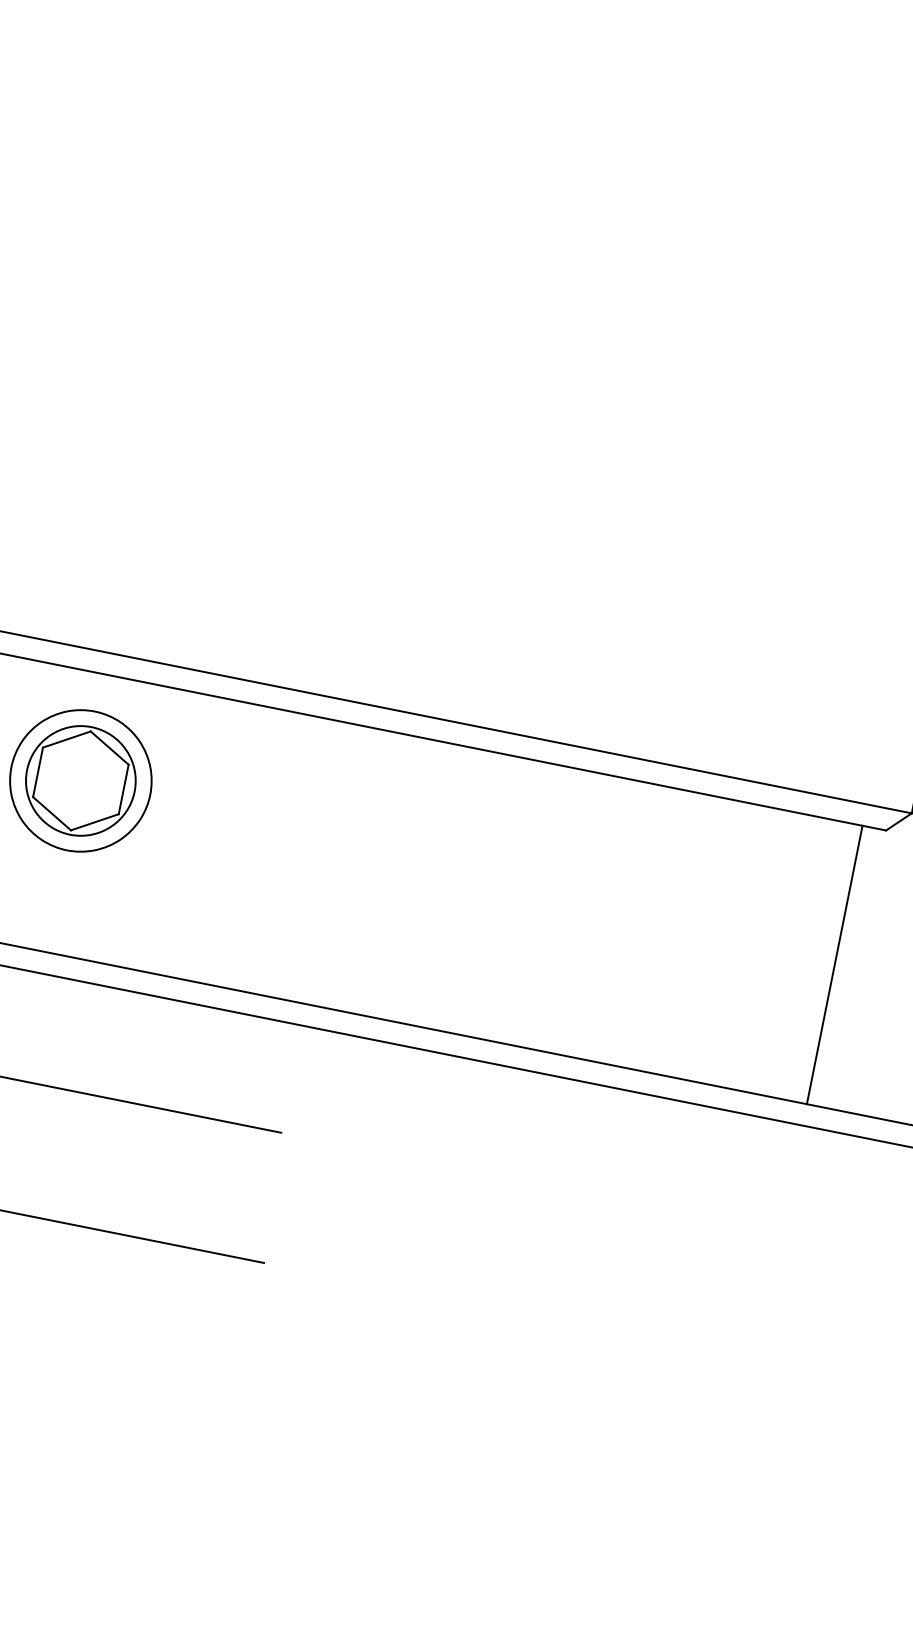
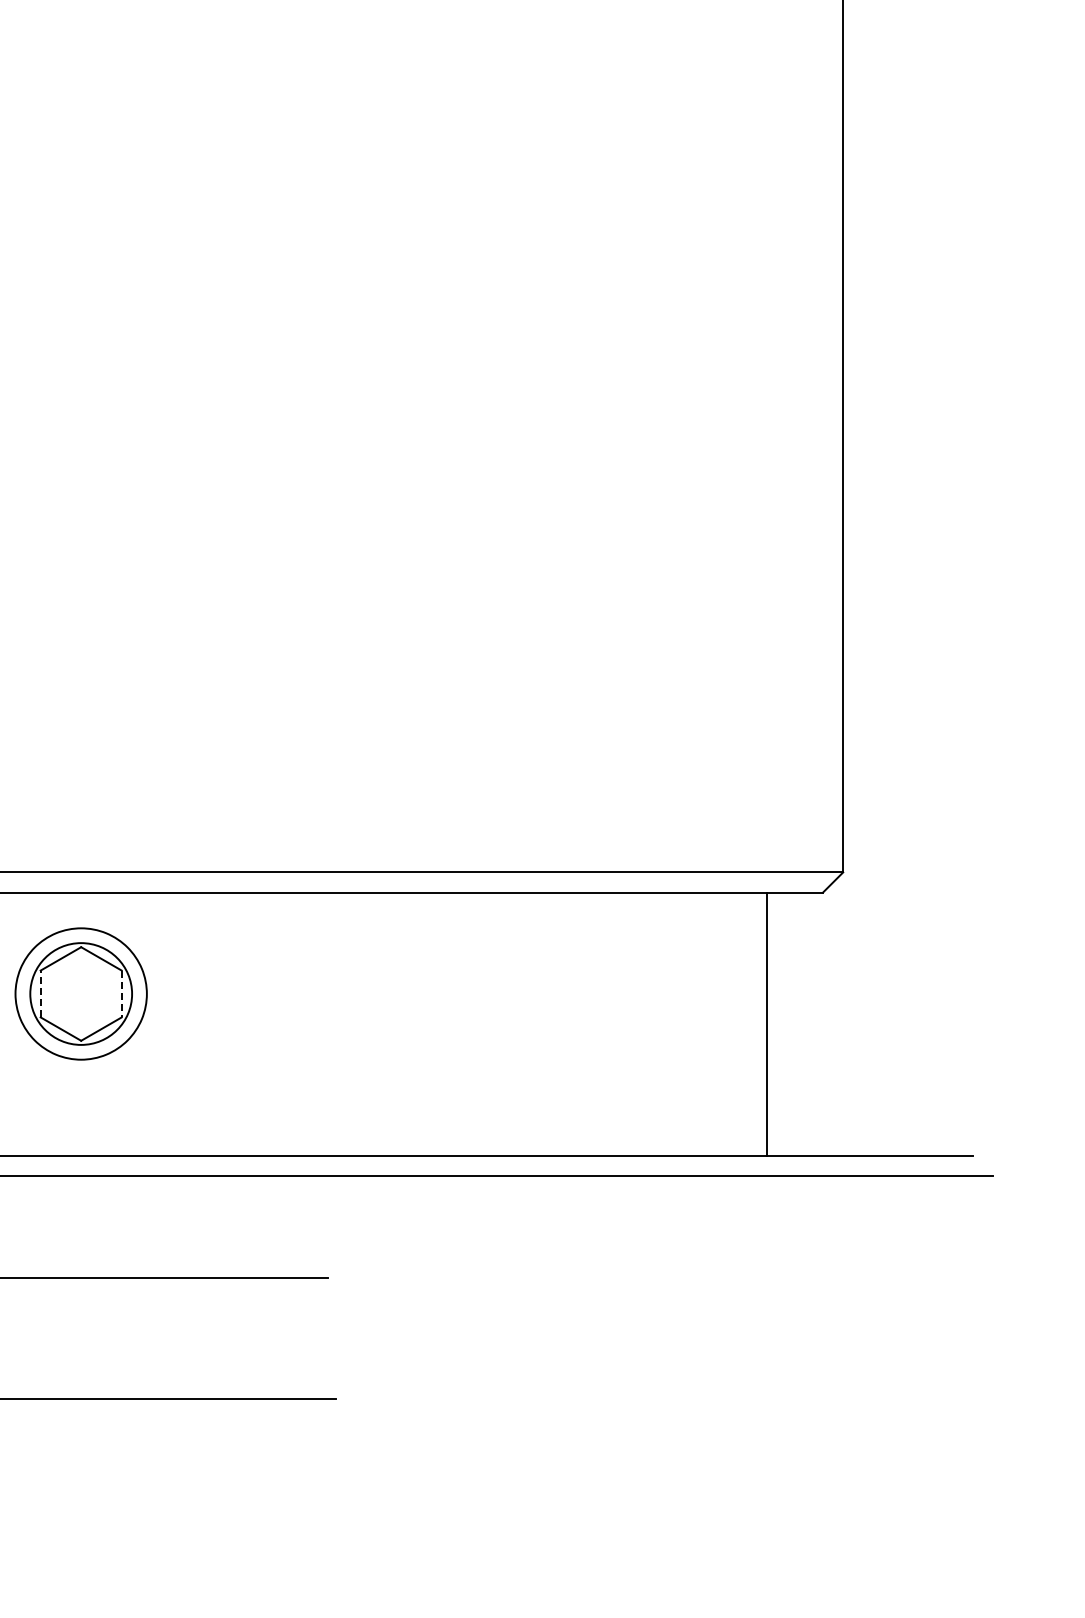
line: (37, 771) -> (40, 993), solid -> dashed
line: (123, 789) -> (121, 994), solid -> dashed
line: (834, 965) -> (766, 1024), moved

